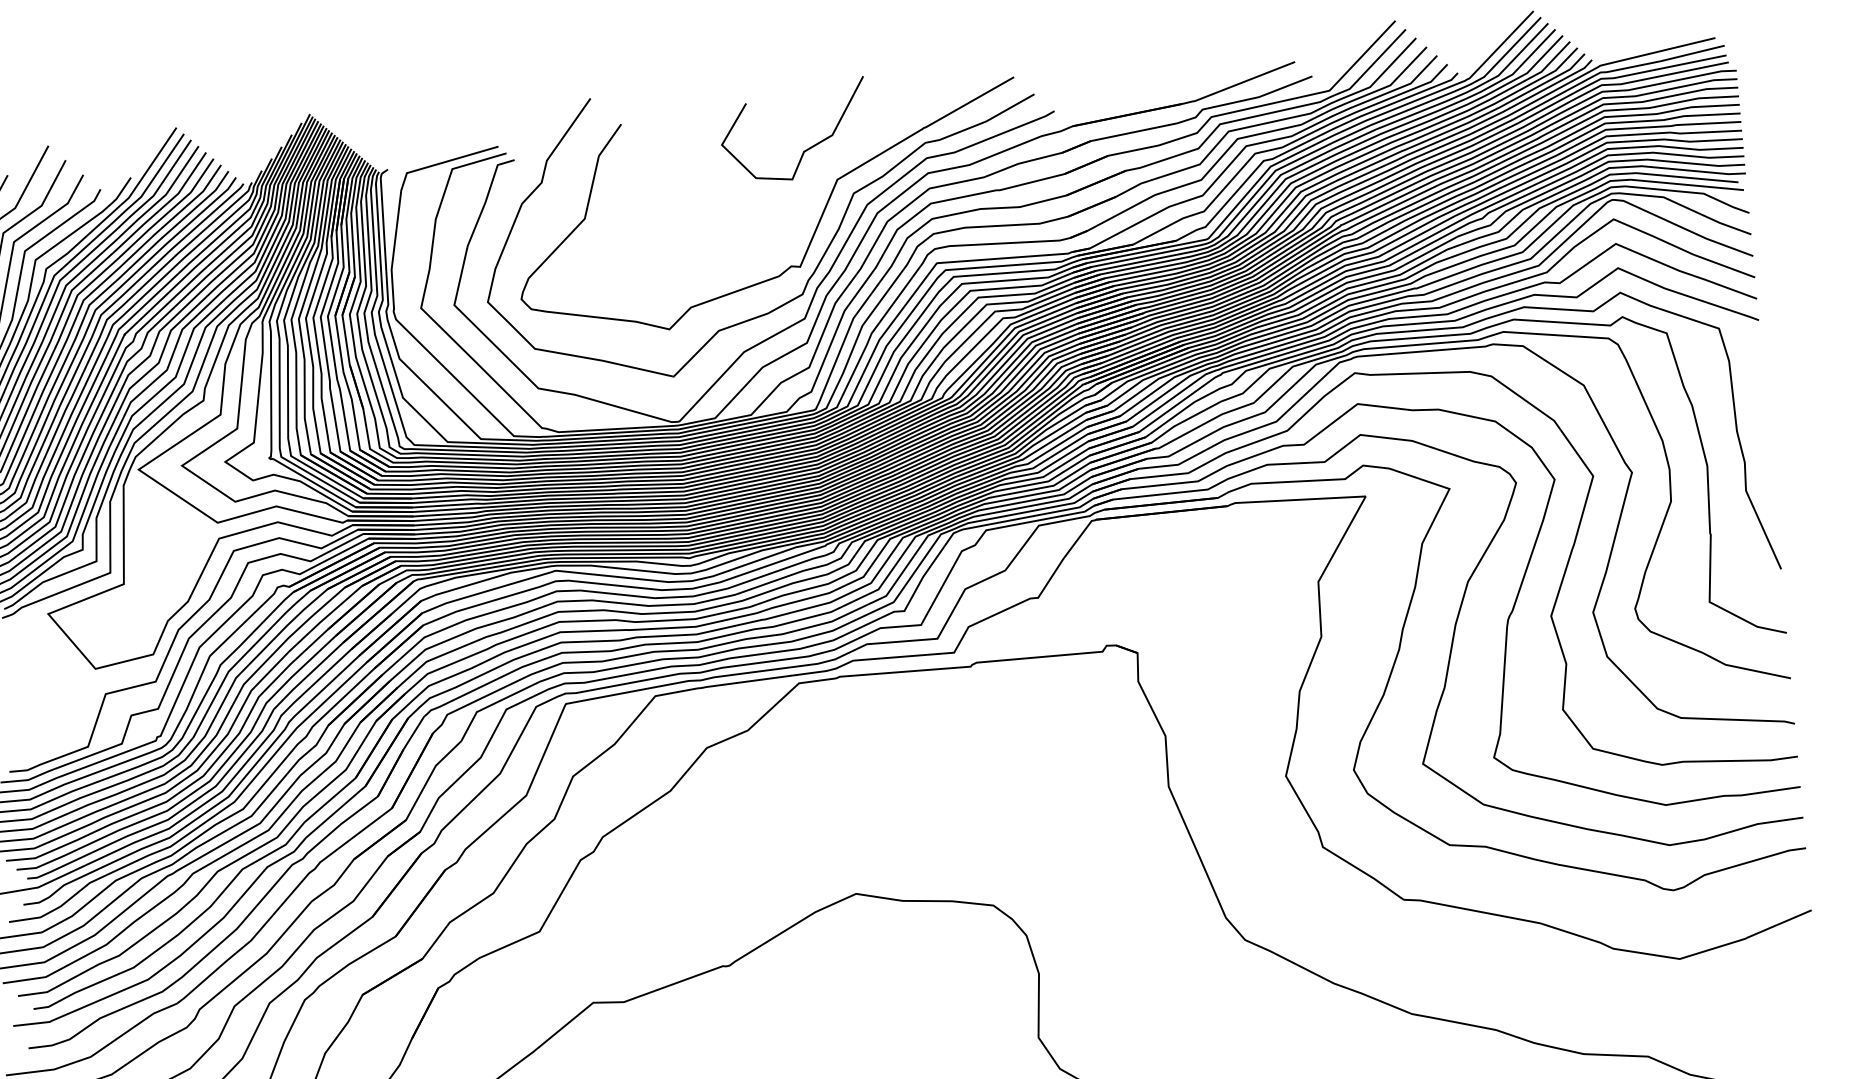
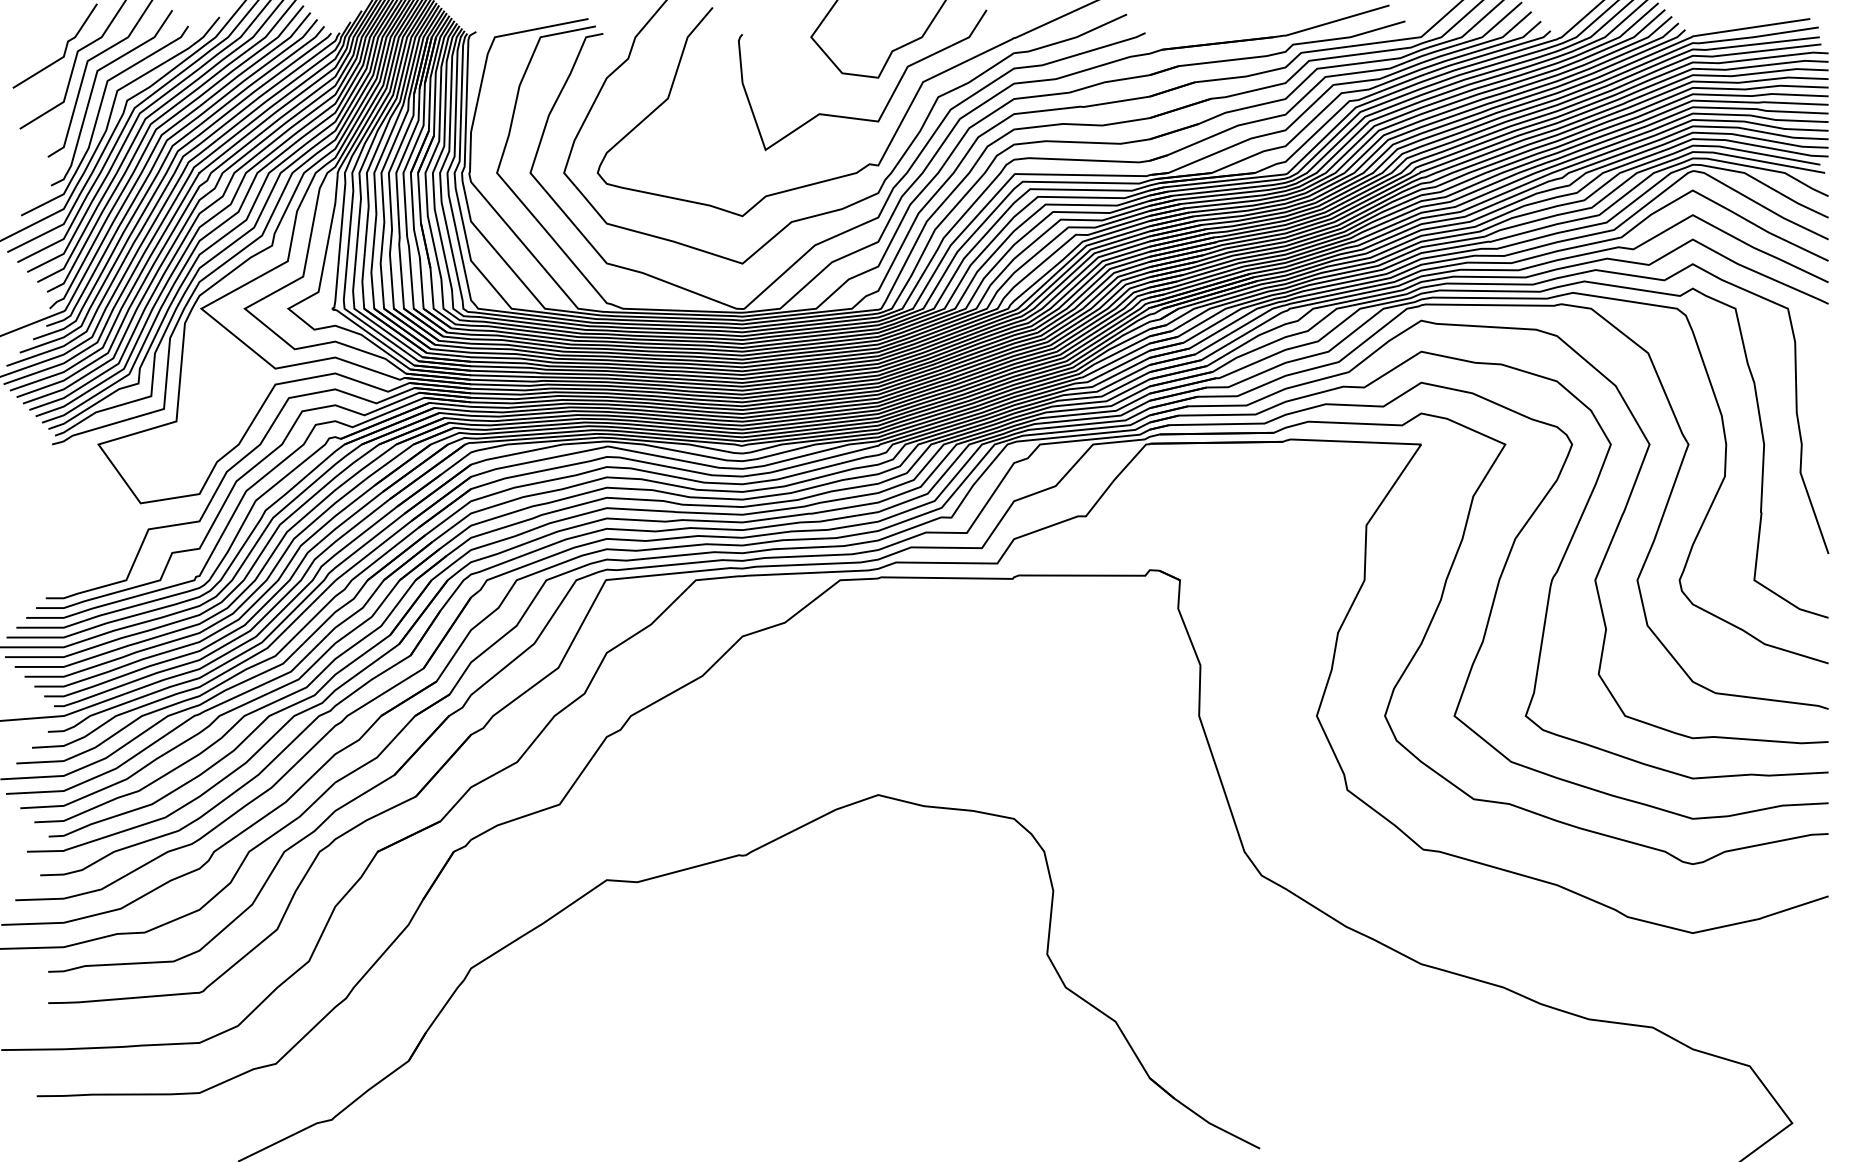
curve: (807, 194) -> (891, 94), added

